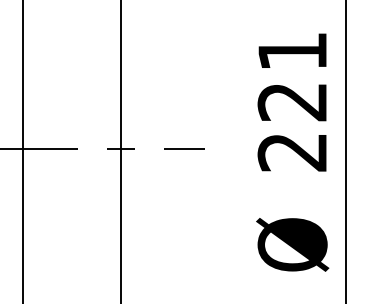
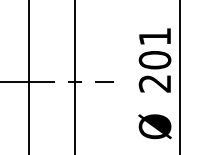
text: (291, 102) -> (154, 60), 221 -> 201

